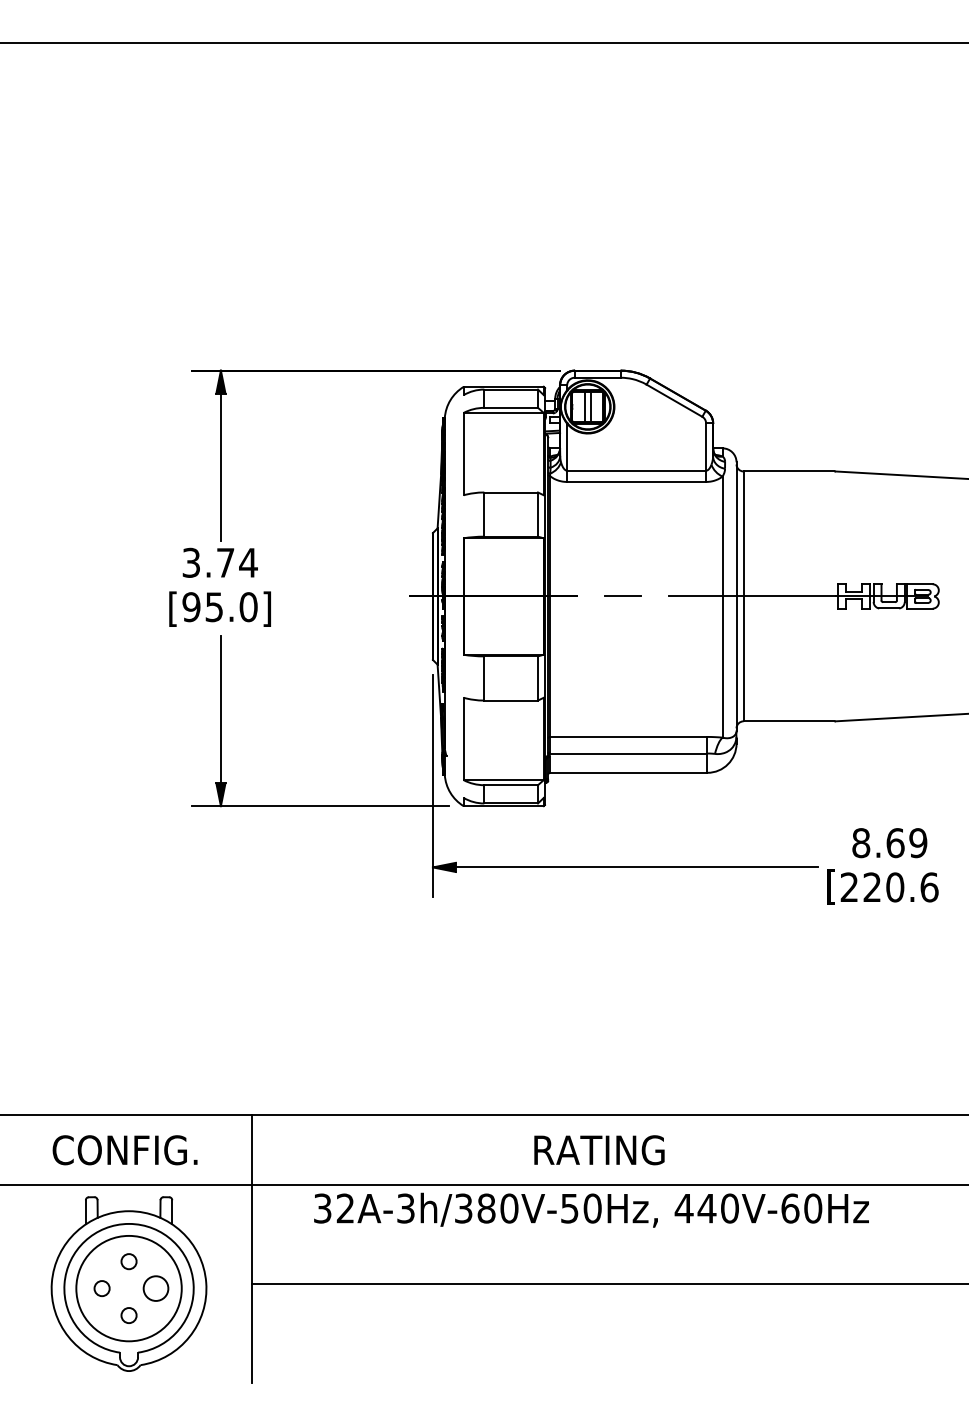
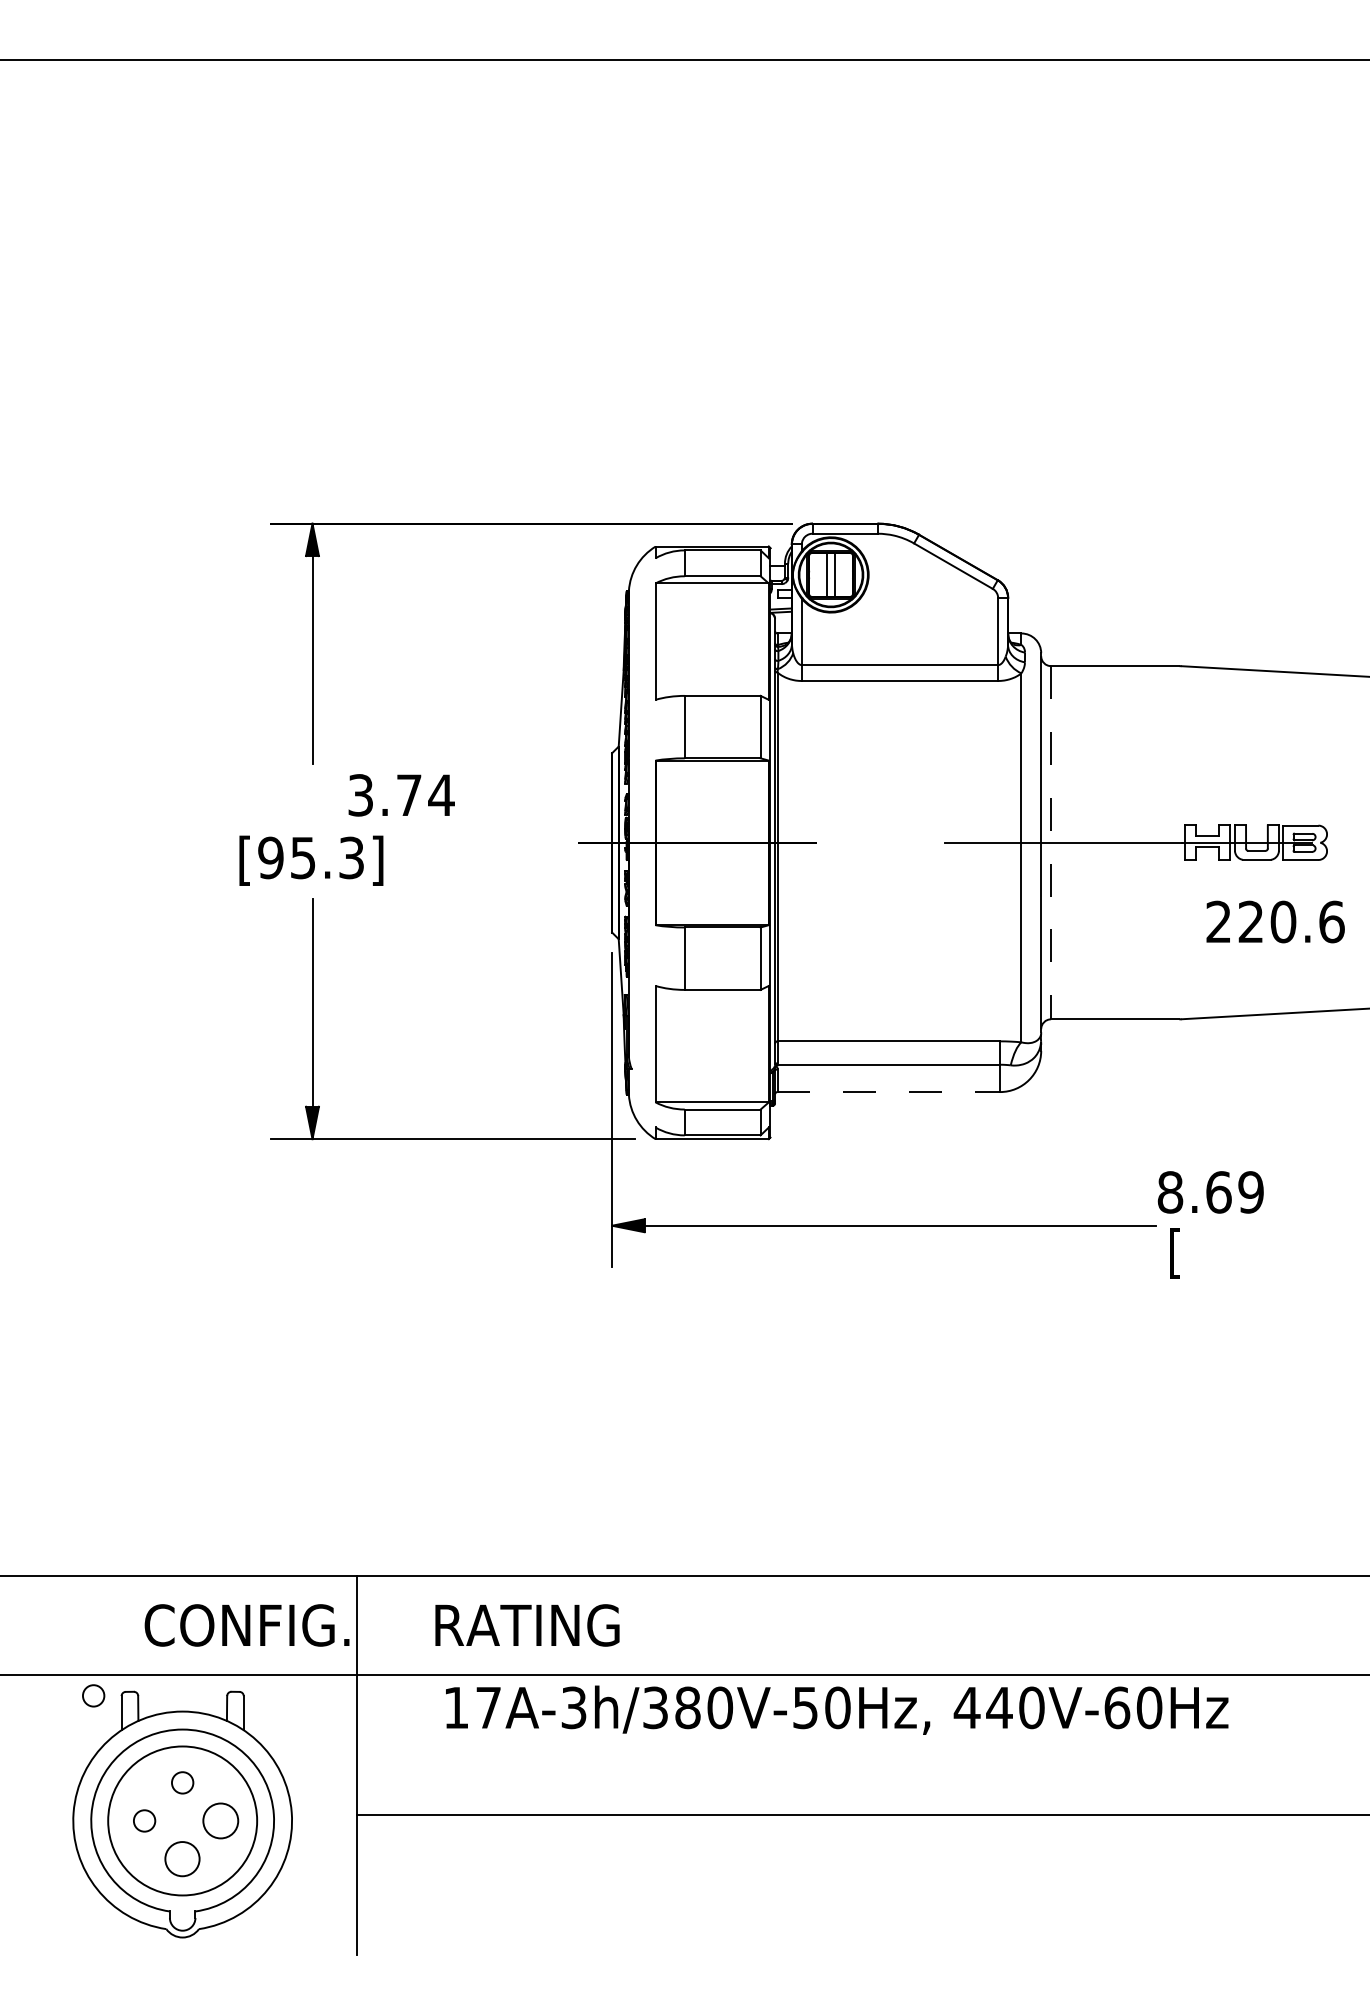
text: (220, 562) -> (401, 795), moved
line: (622, 596) -> (880, 842), removed
line: (743, 596) -> (1051, 842), solid -> dashed
text: (248, 606) -> (351, 857), [95.0] -> [95.3]
line: (629, 773) -> (889, 1092), solid -> dashed
text: (889, 843) -> (1210, 1192), moved
text: (889, 887) -> (1275, 921), moved
text: (124, 1150) -> (246, 1625), moved
text: (599, 1150) -> (527, 1625), moved
circle: (65, 1199) -> (93, 1695), added
text: (334, 1208) -> (472, 1707), 32A-3h/380V-50Hz, -> 17A-3h/380V-50Hz,
circle: (128, 1315) -> (182, 1858), size x1.6

